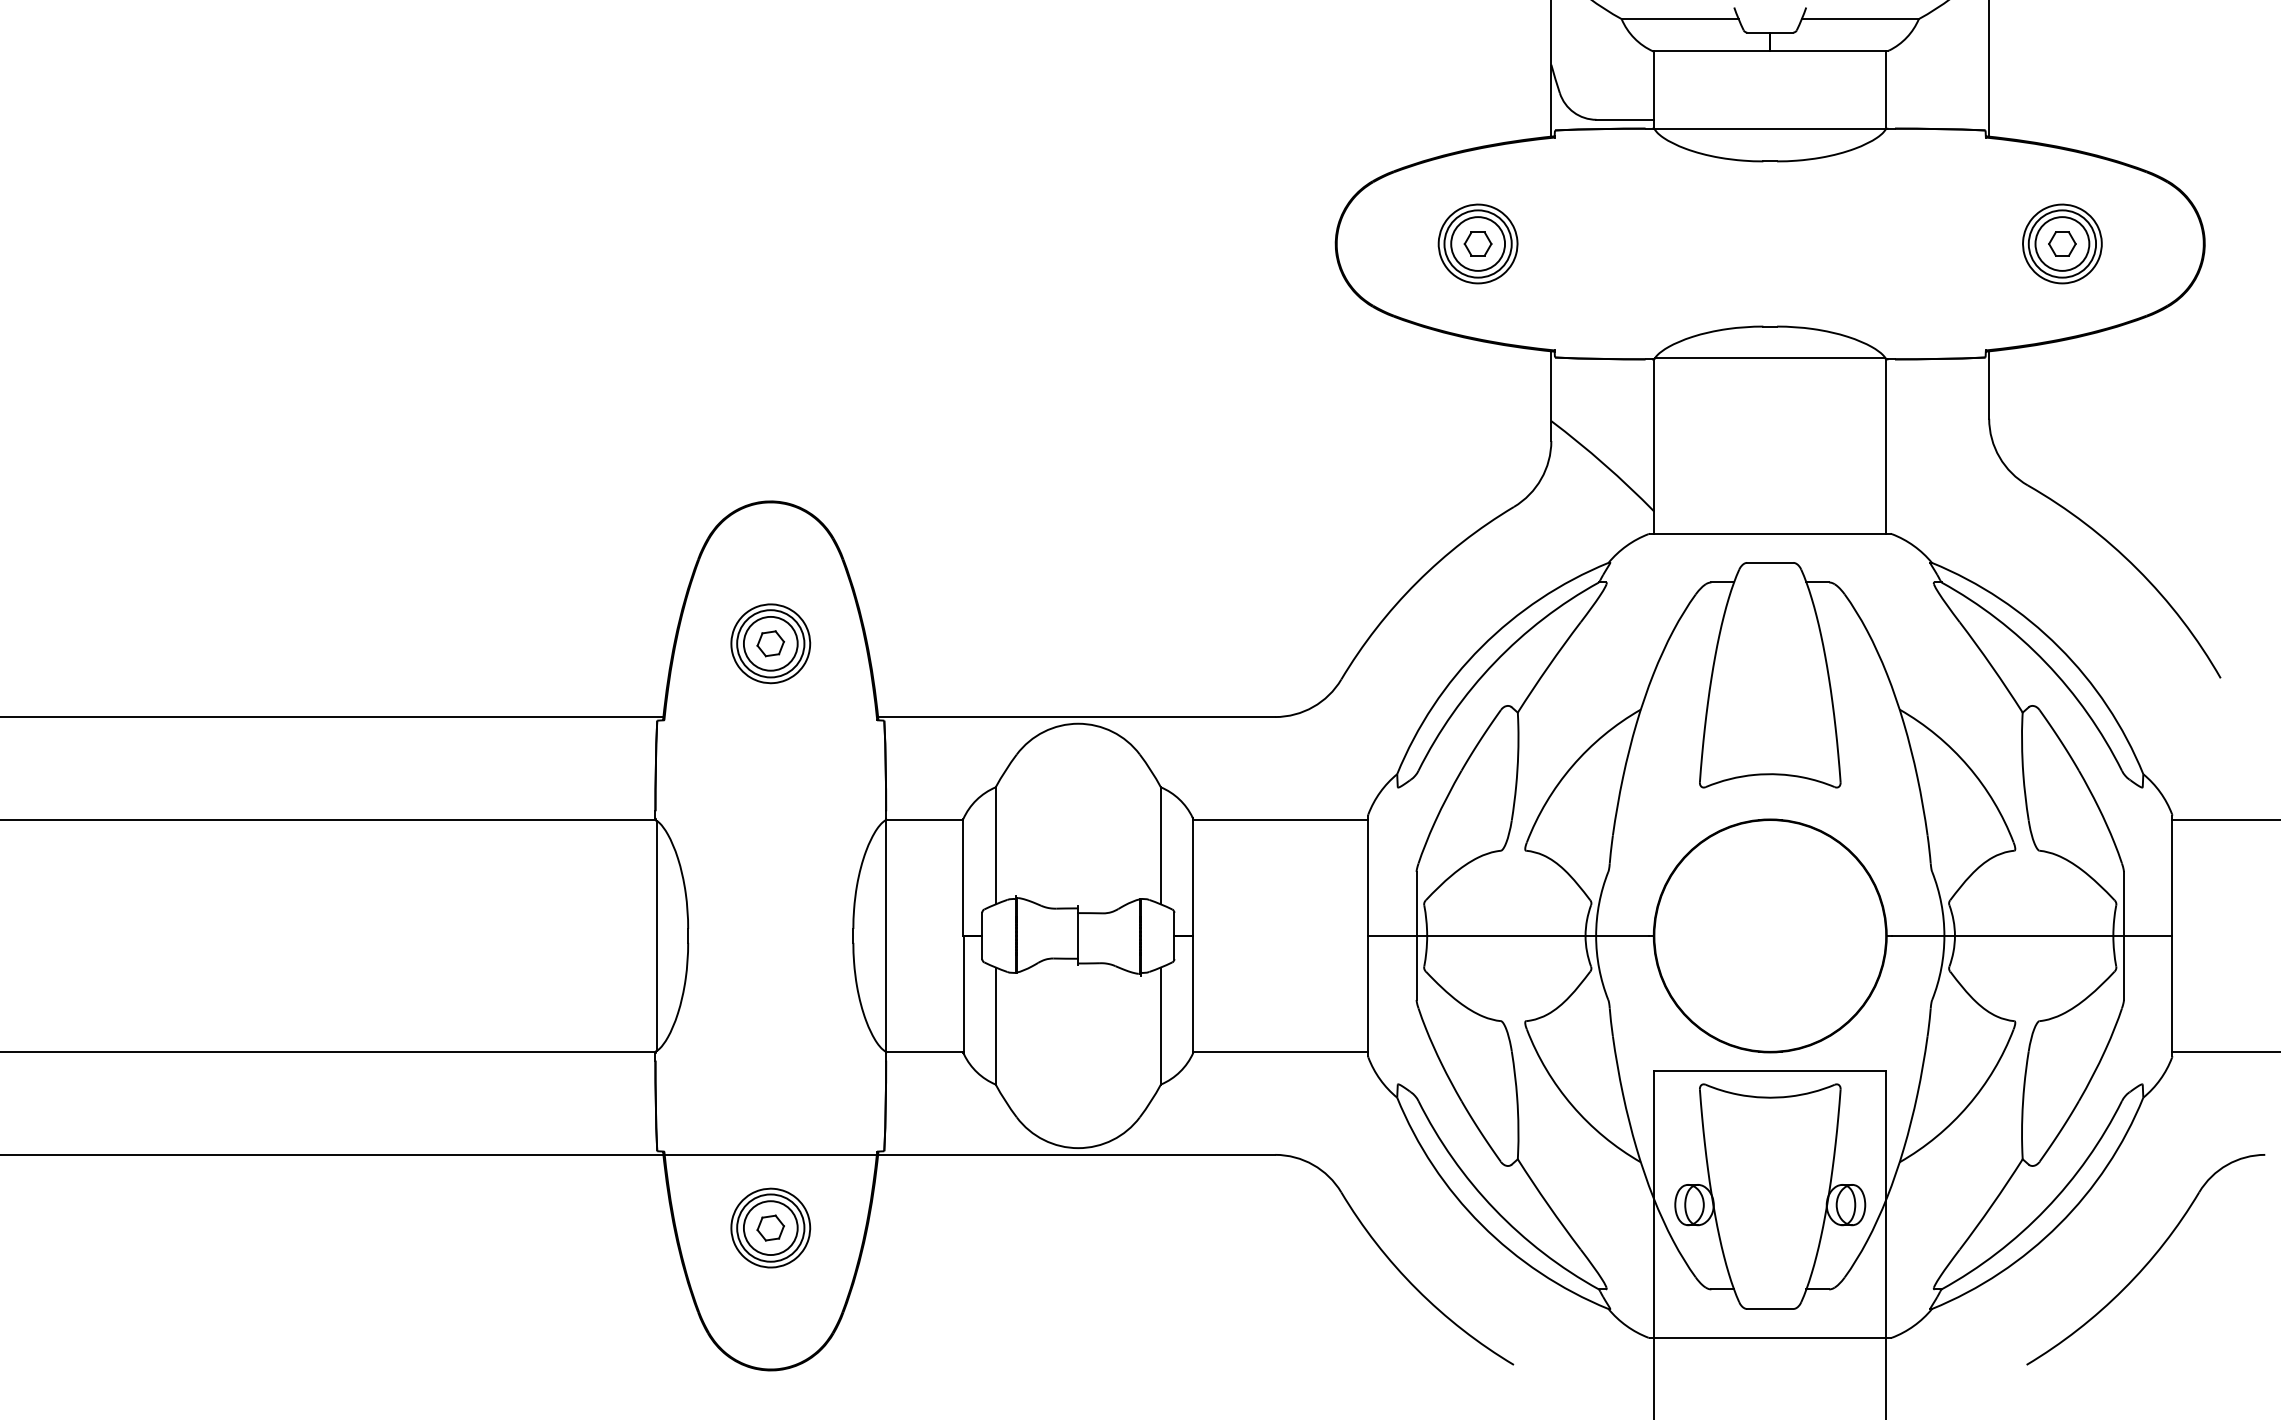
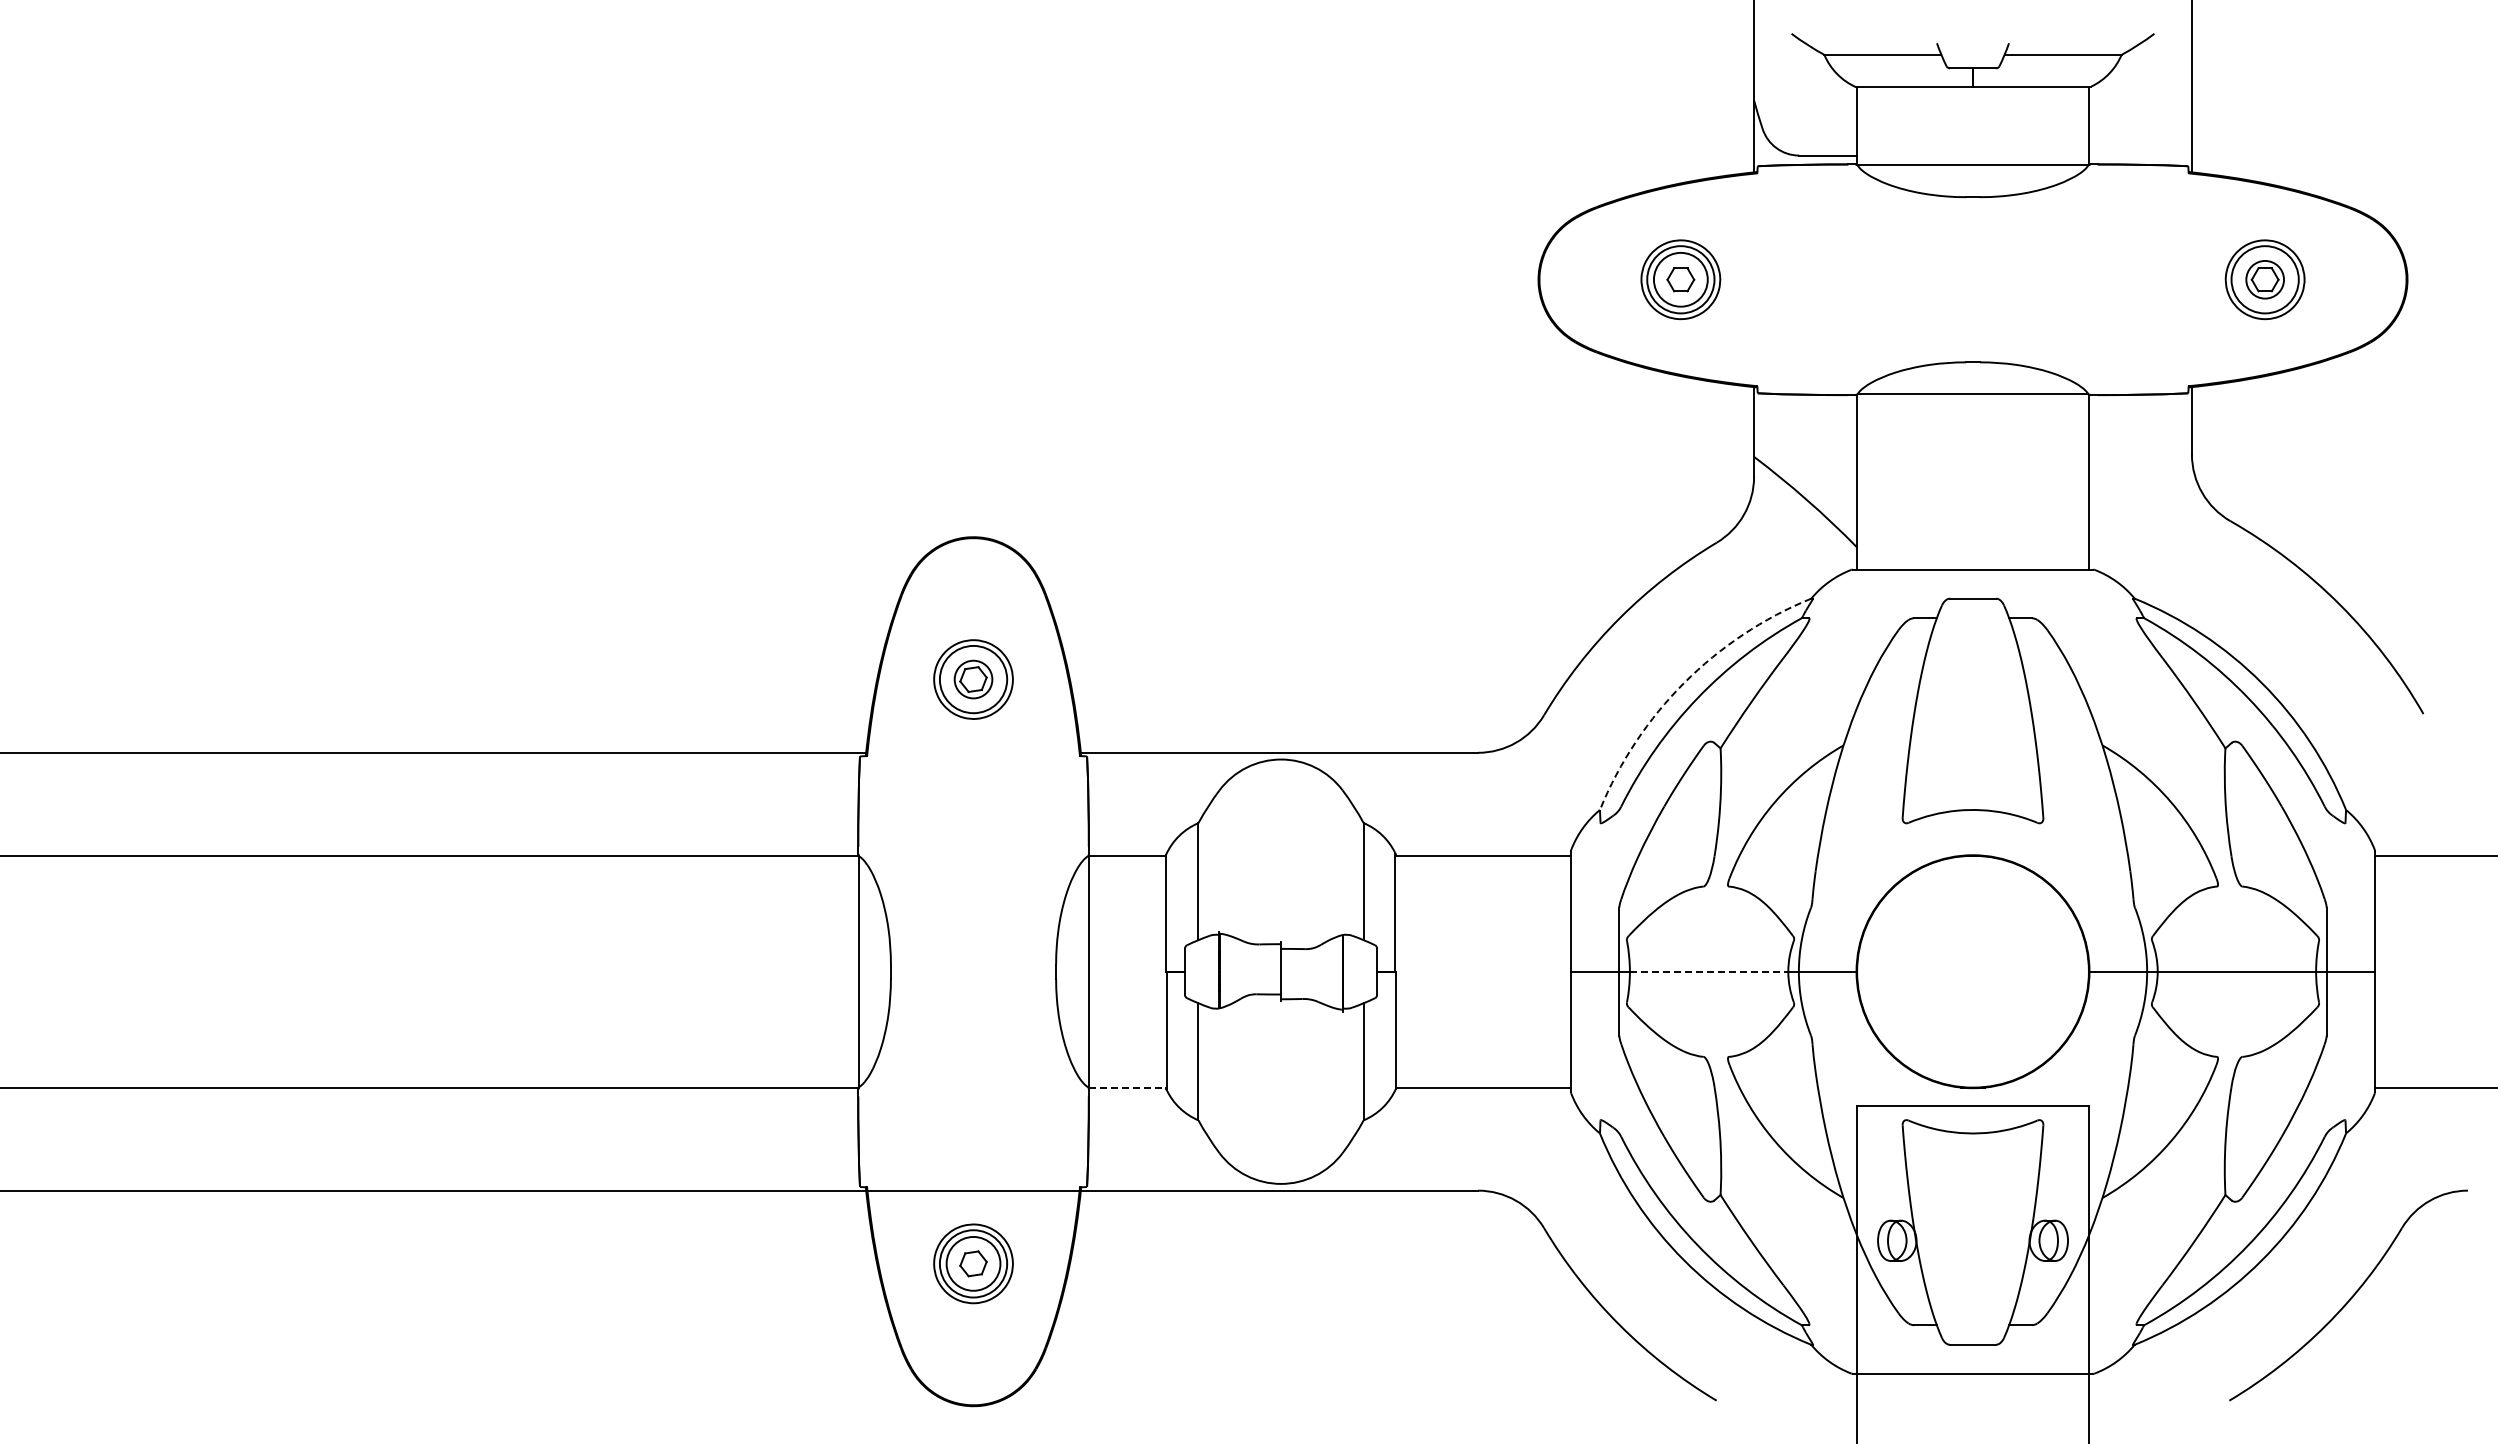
circle: (2062, 243) -> (2265, 279), size x0.7
circle: (770, 643) -> (973, 679), size x0.7
arc: (1481, 646) -> (1684, 682), solid -> dashed
line: (1506, 935) -> (1709, 971), solid -> dashed
line: (925, 1051) -> (1128, 1087), solid -> dashed

